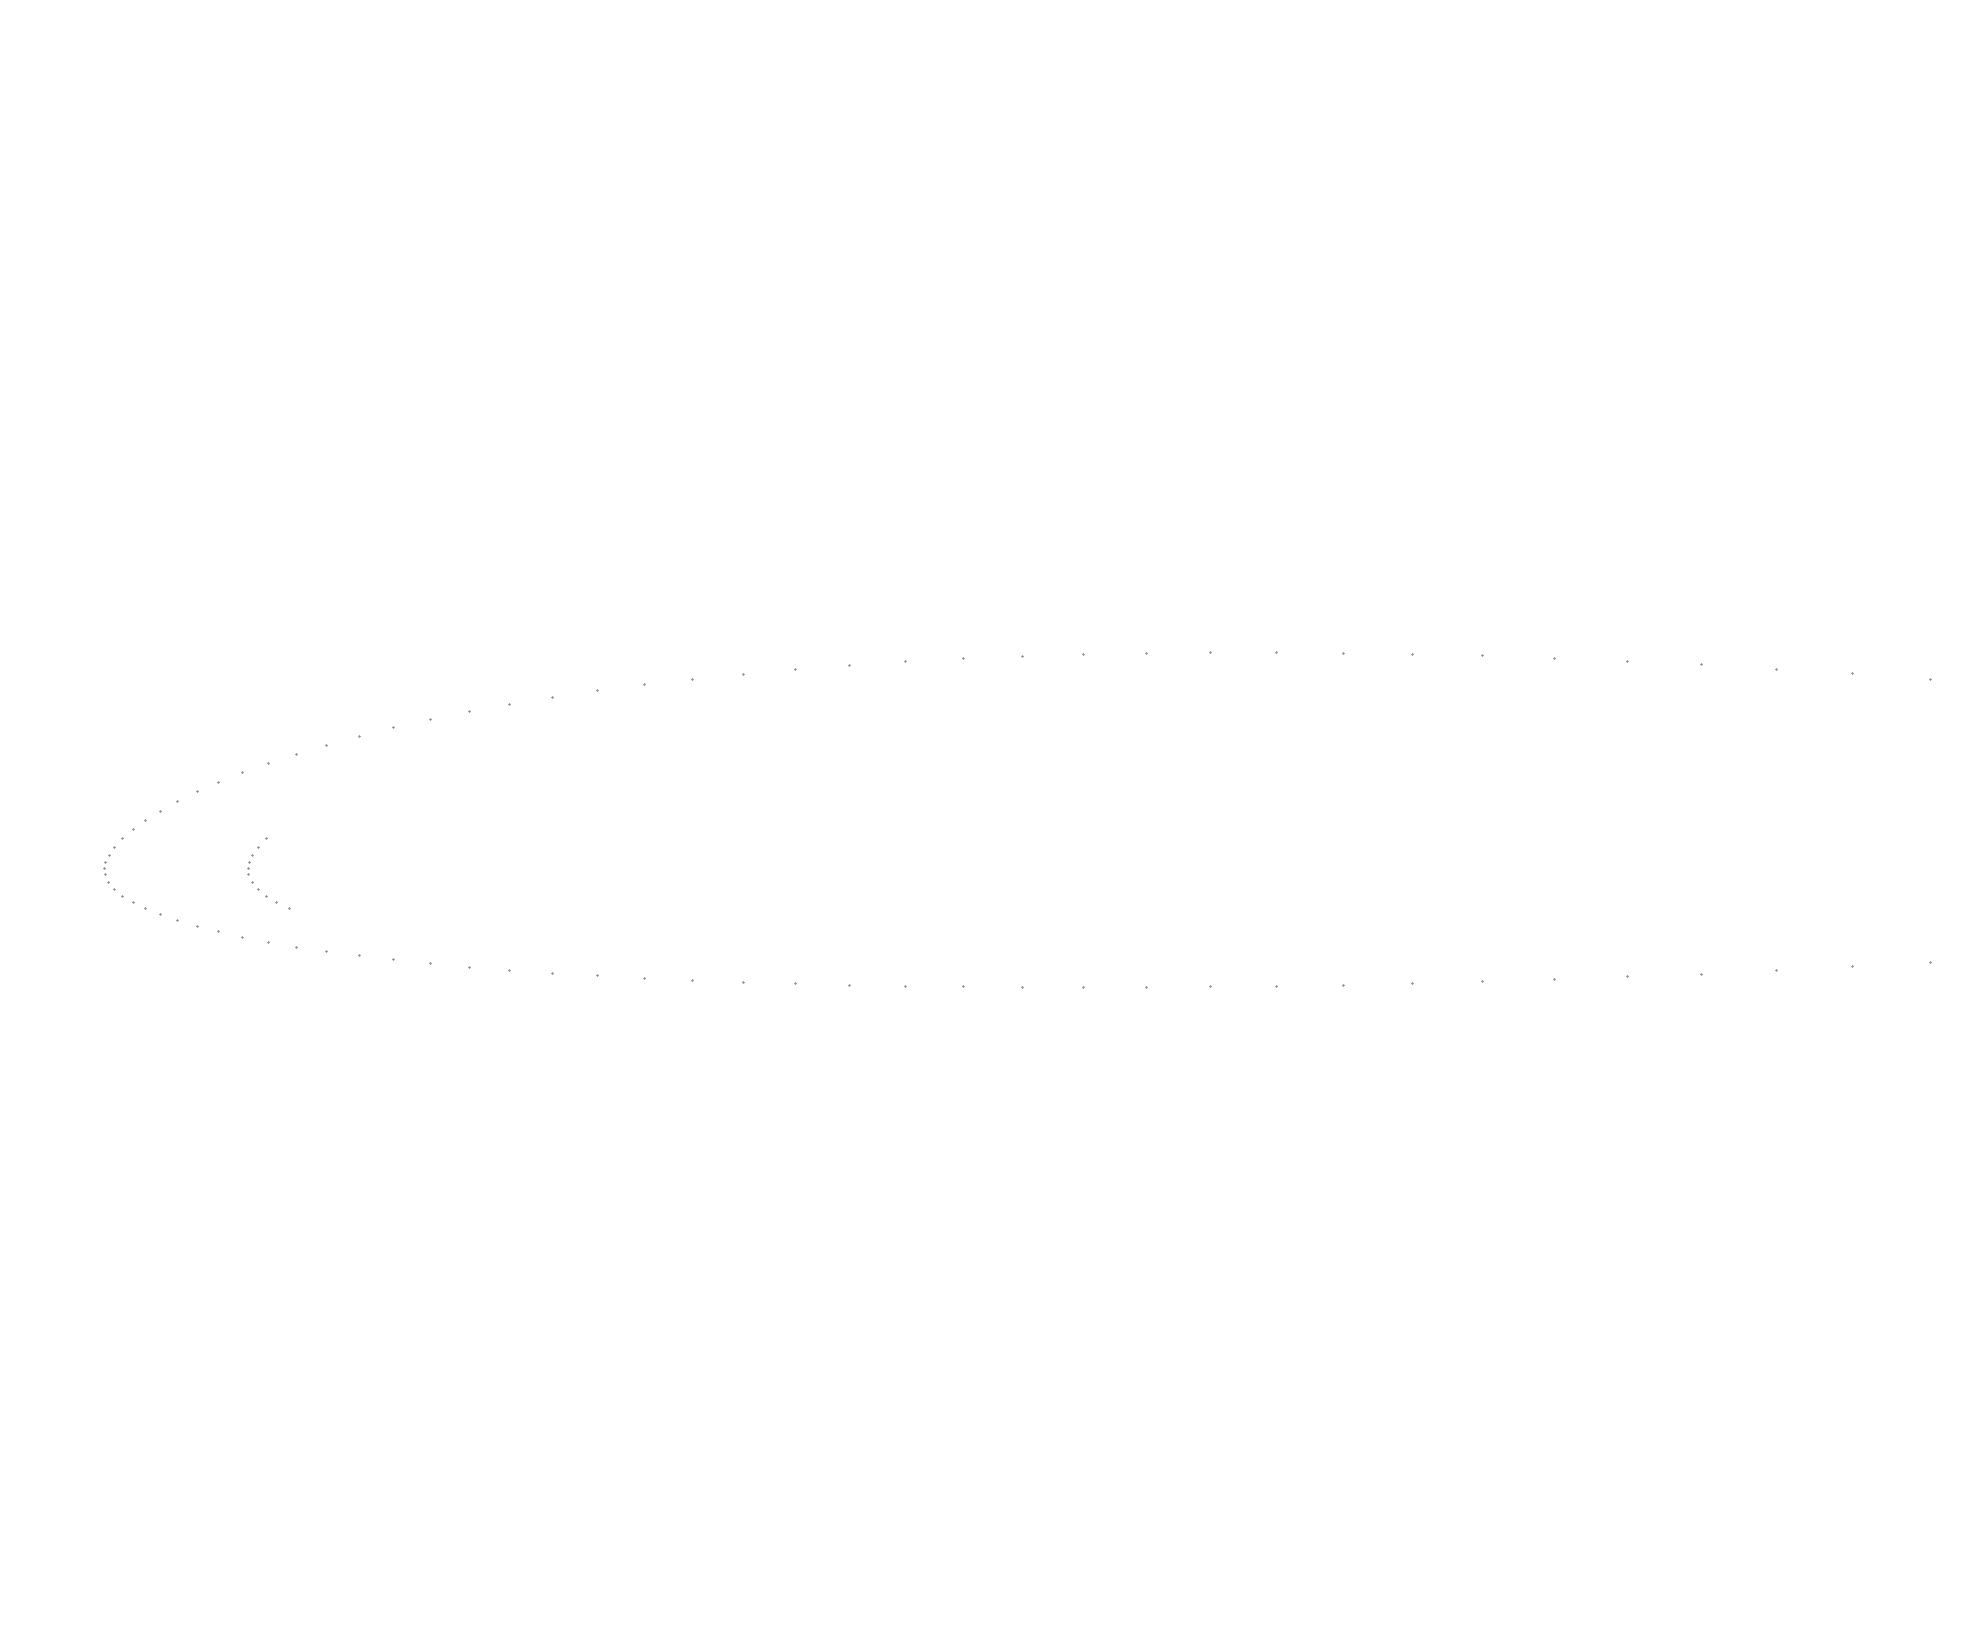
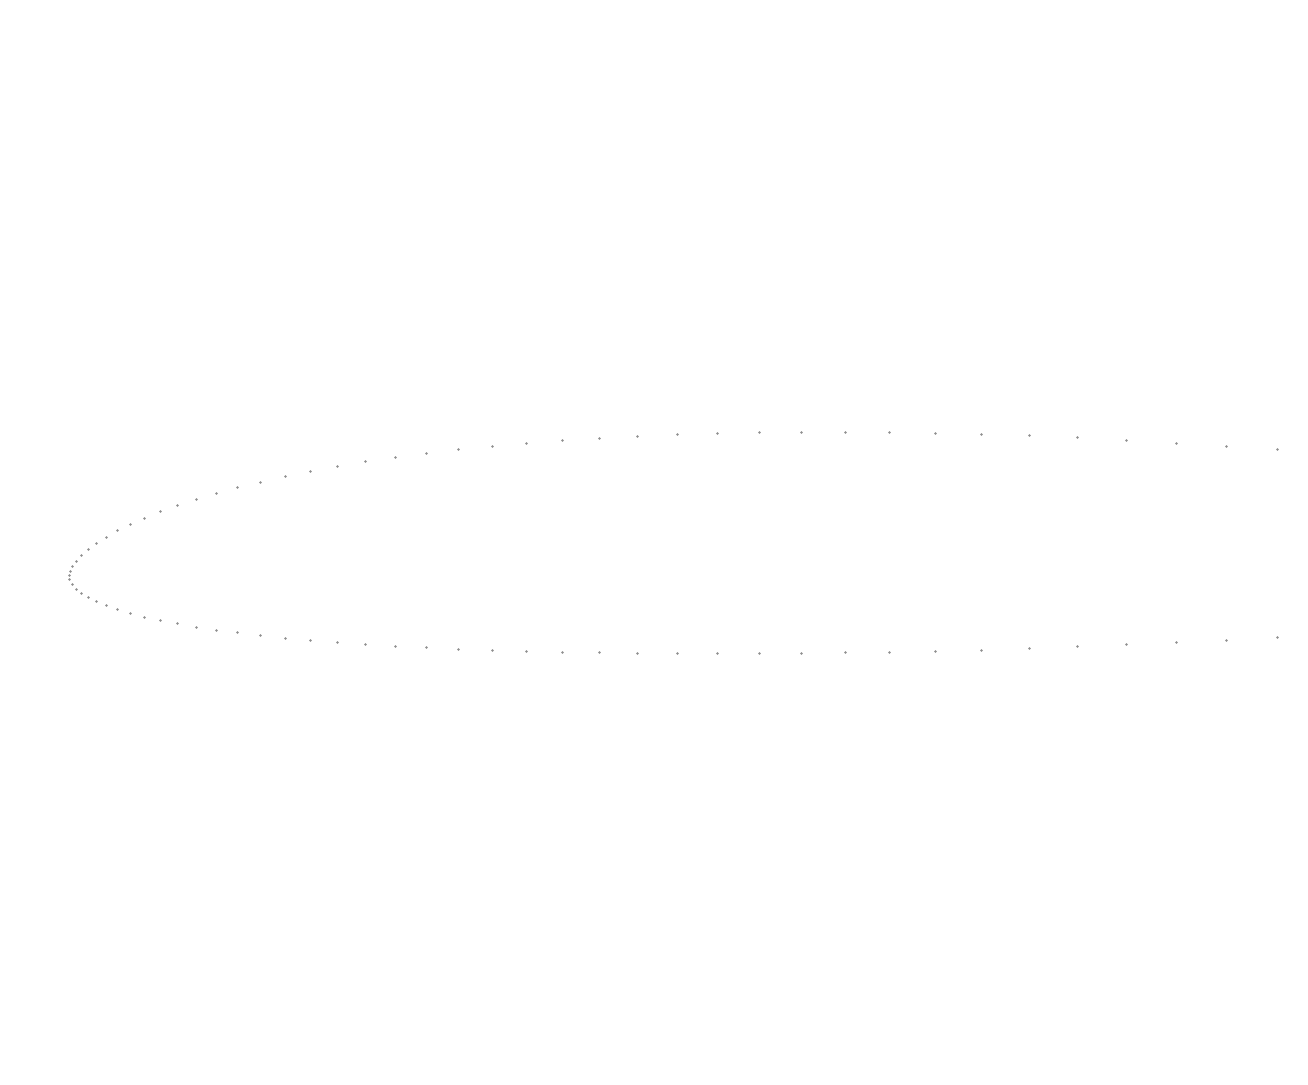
part: (254, 882) -> (168, 584), removed

